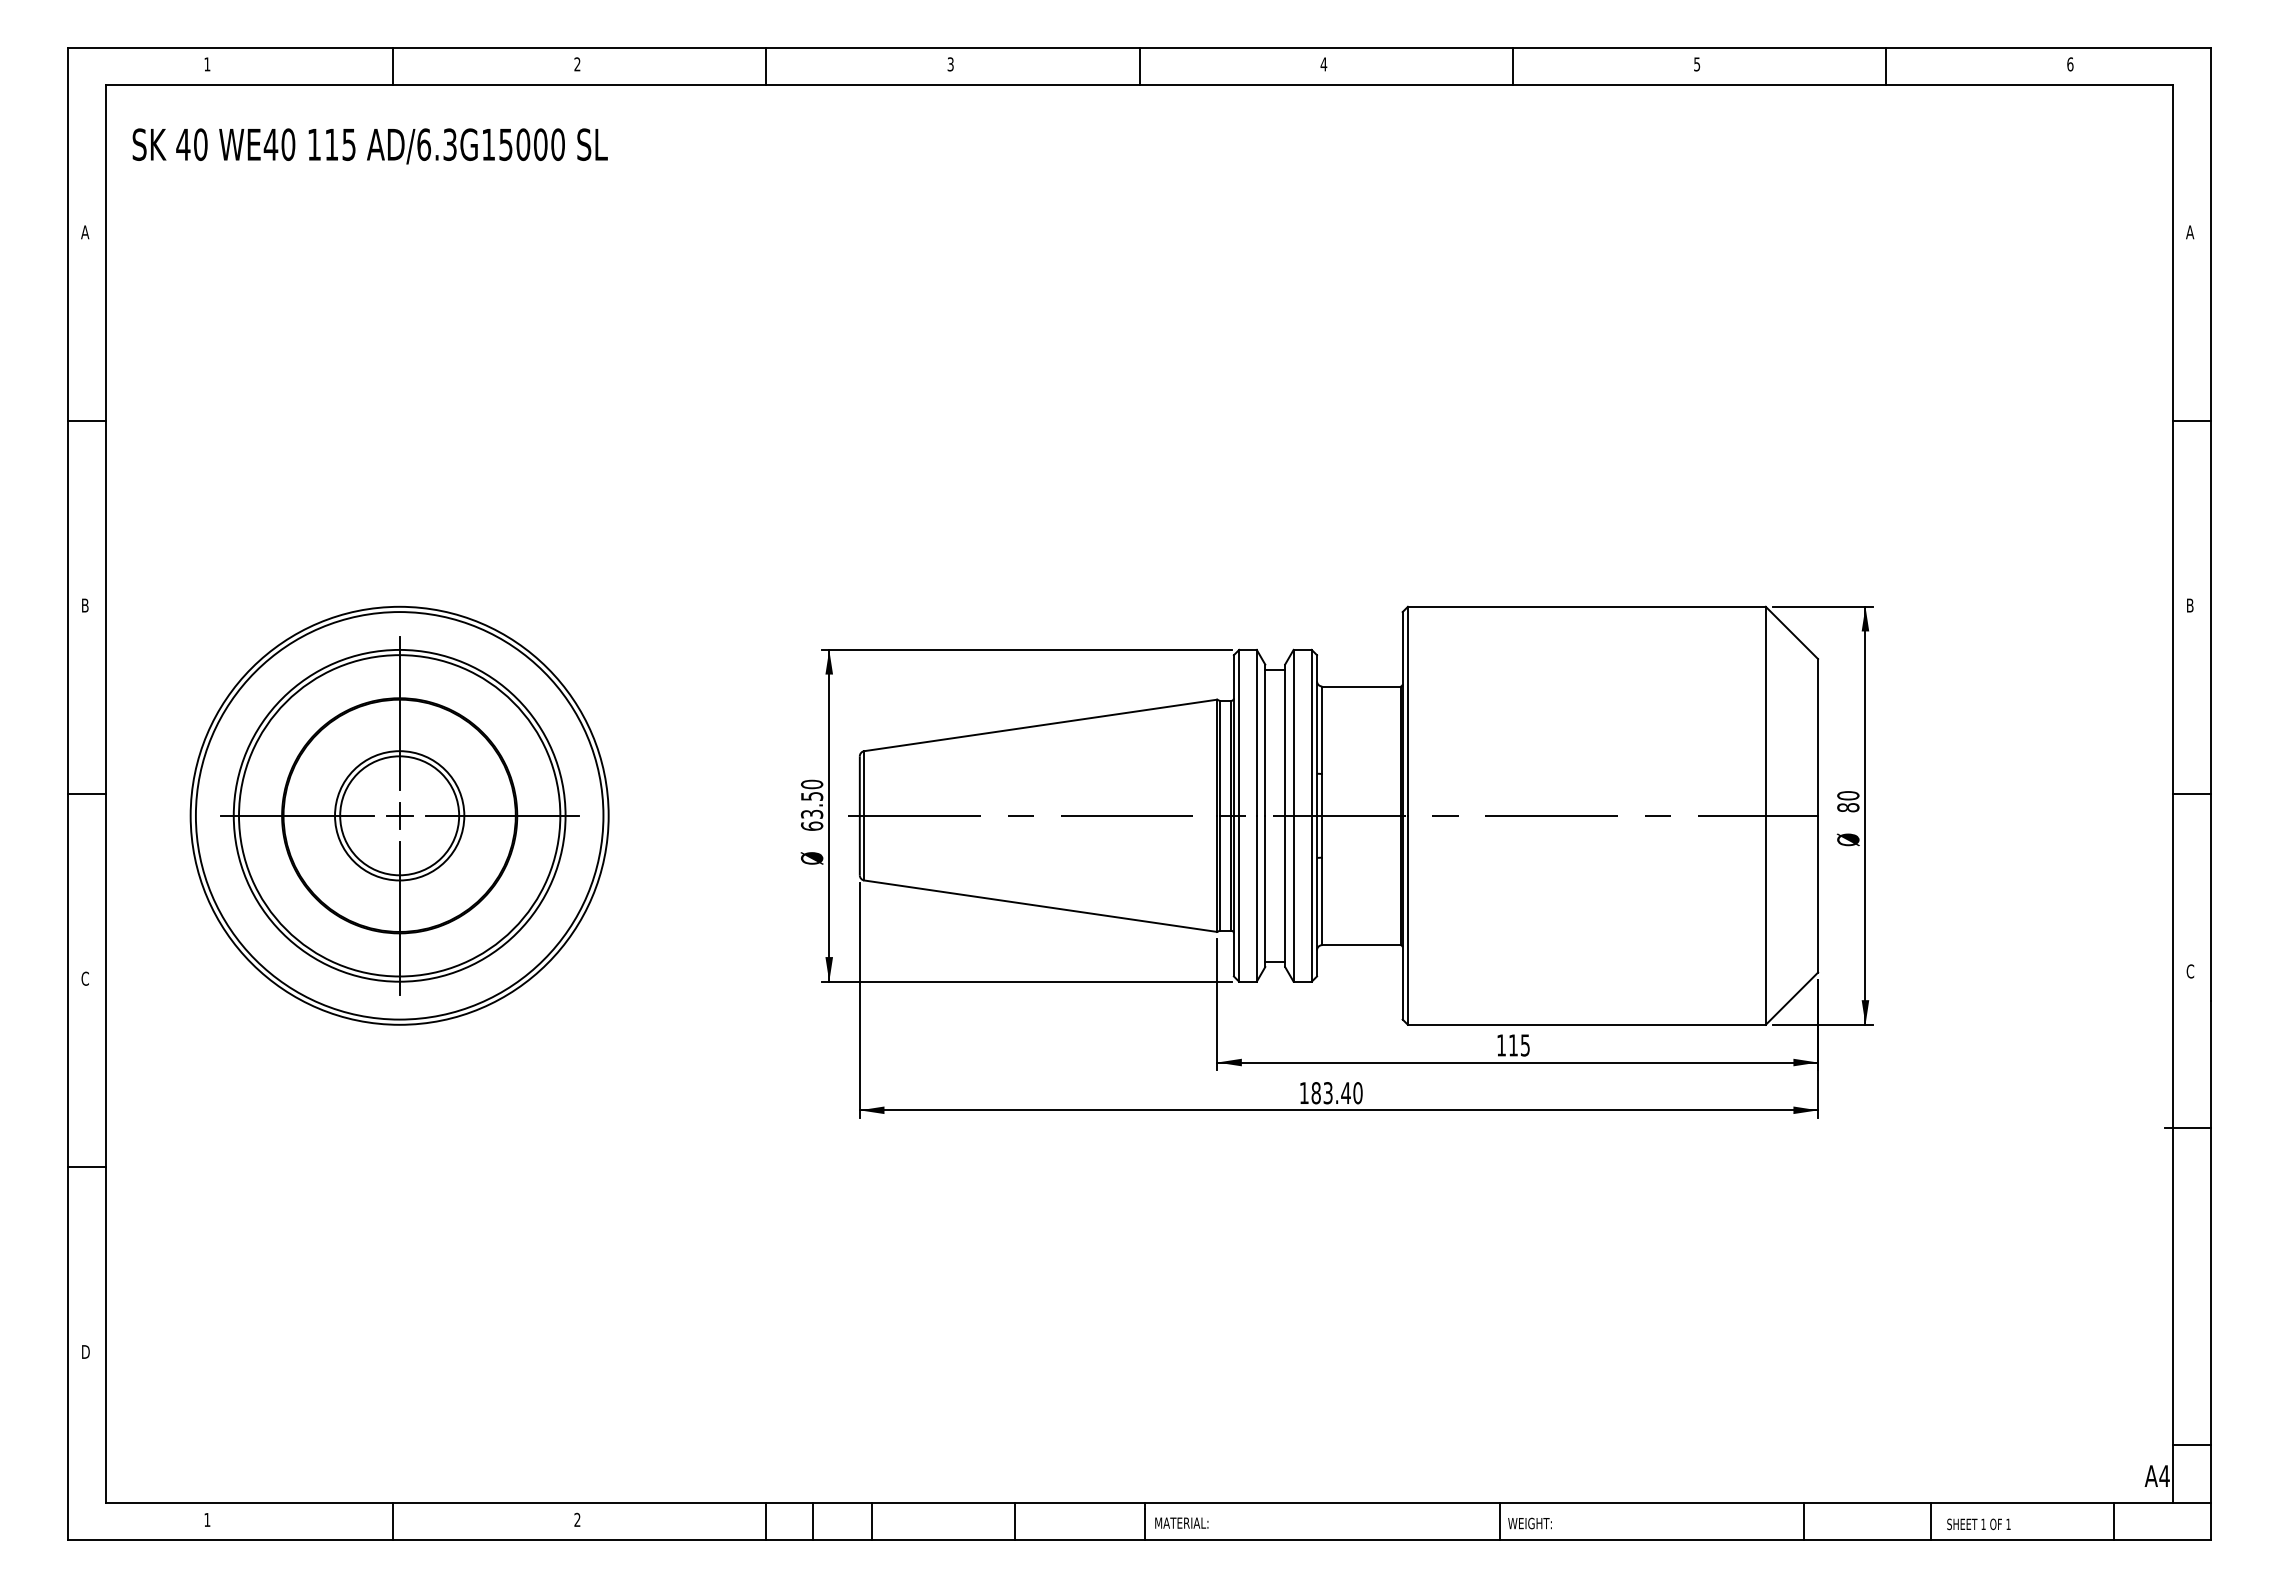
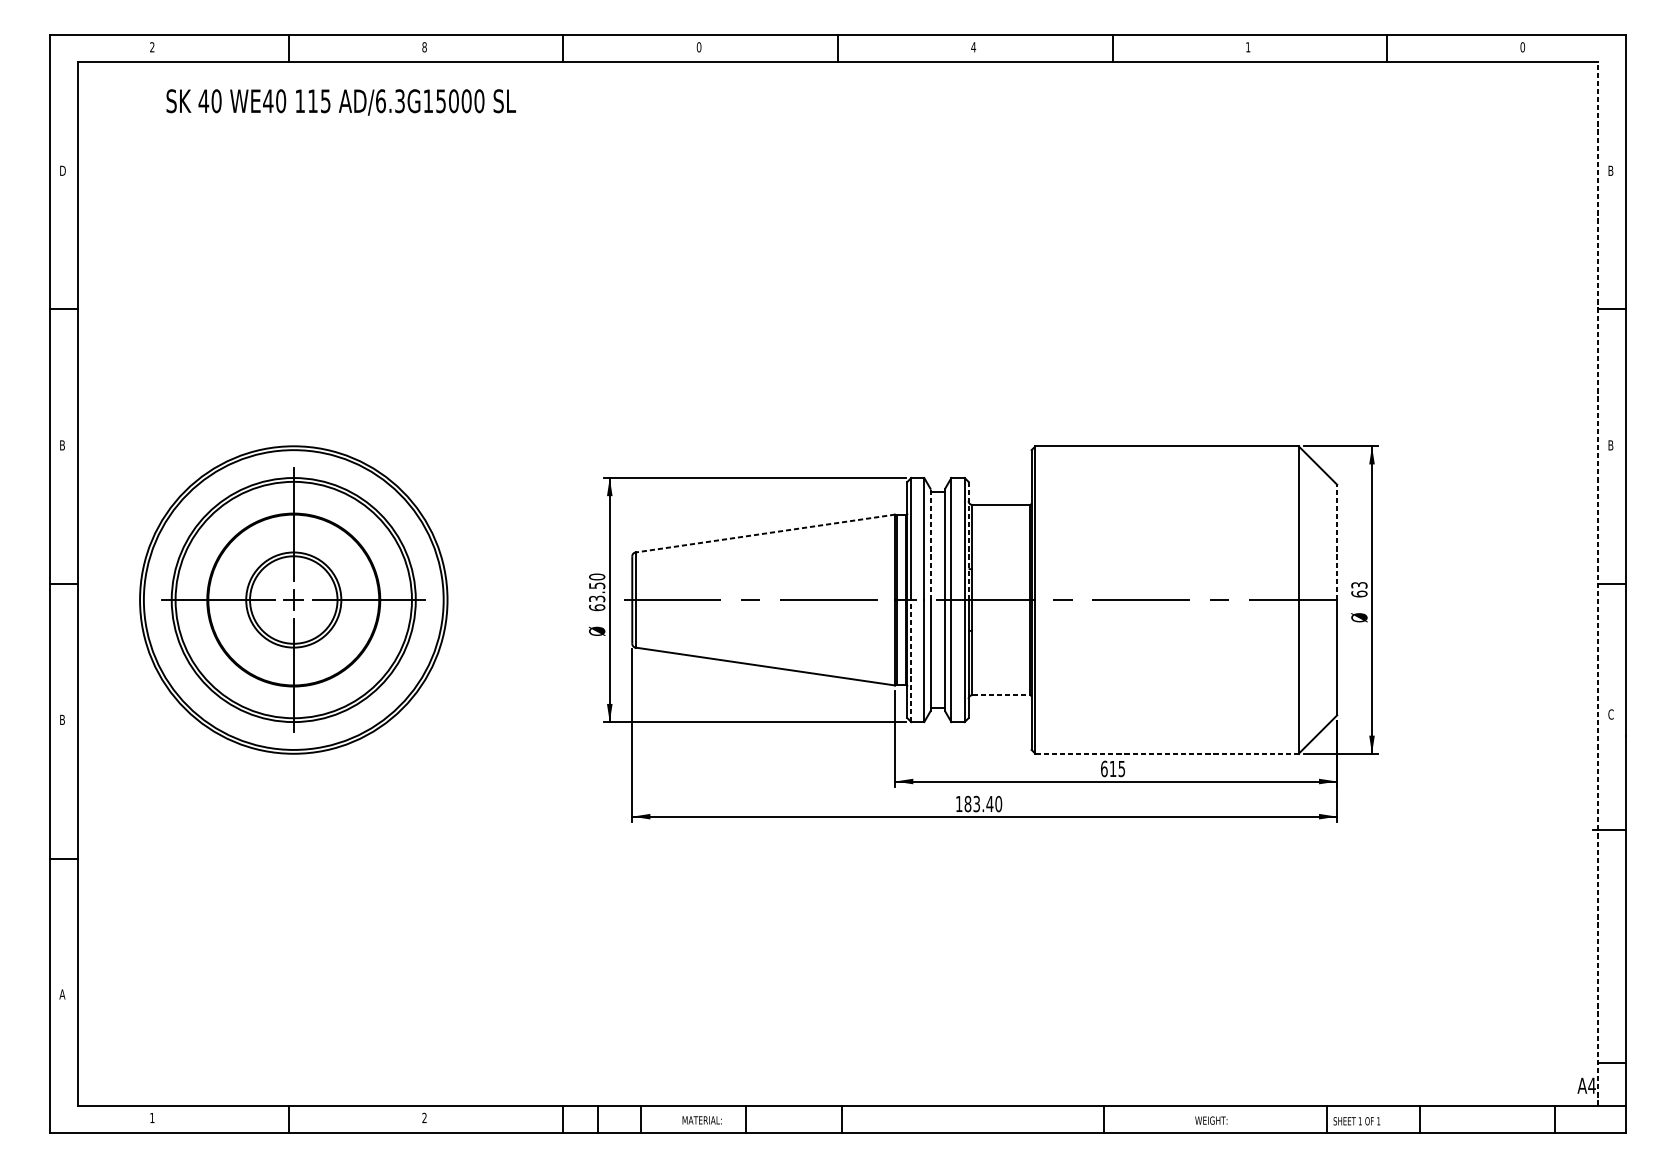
text: (207, 64) -> (152, 47), 1 -> 2
text: (577, 64) -> (424, 47), 2 -> 8
text: (950, 64) -> (698, 47), 3 -> 0
text: (1697, 64) -> (1248, 47), 5 -> 1
text: (2070, 64) -> (1522, 47), 6 -> 0
text: (369, 146) -> (340, 102), moved
text: (85, 232) -> (62, 170), A -> D
text: (2190, 232) -> (1611, 170), A -> B
line: (1040, 725) -> (765, 533), solid -> dashed
line: (1317, 734) -> (968, 540), solid -> dashed
line: (1818, 736) -> (1337, 541), solid -> dashed
line: (1265, 740) -> (930, 544), solid -> dashed
line: (2173, 793) -> (1598, 583), solid -> dashed
text: (1848, 801) -> (1359, 589), 80 -> 63
line: (1239, 898) -> (911, 660), solid -> dashed
line: (1361, 945) -> (1001, 695), solid -> dashed
text: (84, 978) -> (61, 719), C -> B
line: (1586, 1024) -> (1166, 753), solid -> dashed
text: (1501, 1045) -> (1104, 769), 115 -> 615
text: (85, 1351) -> (62, 994), D -> A
text: (1181, 1522) -> (701, 1119), moved
text: (1529, 1523) -> (1210, 1120), moved
text: (1978, 1524) -> (1356, 1121), moved

